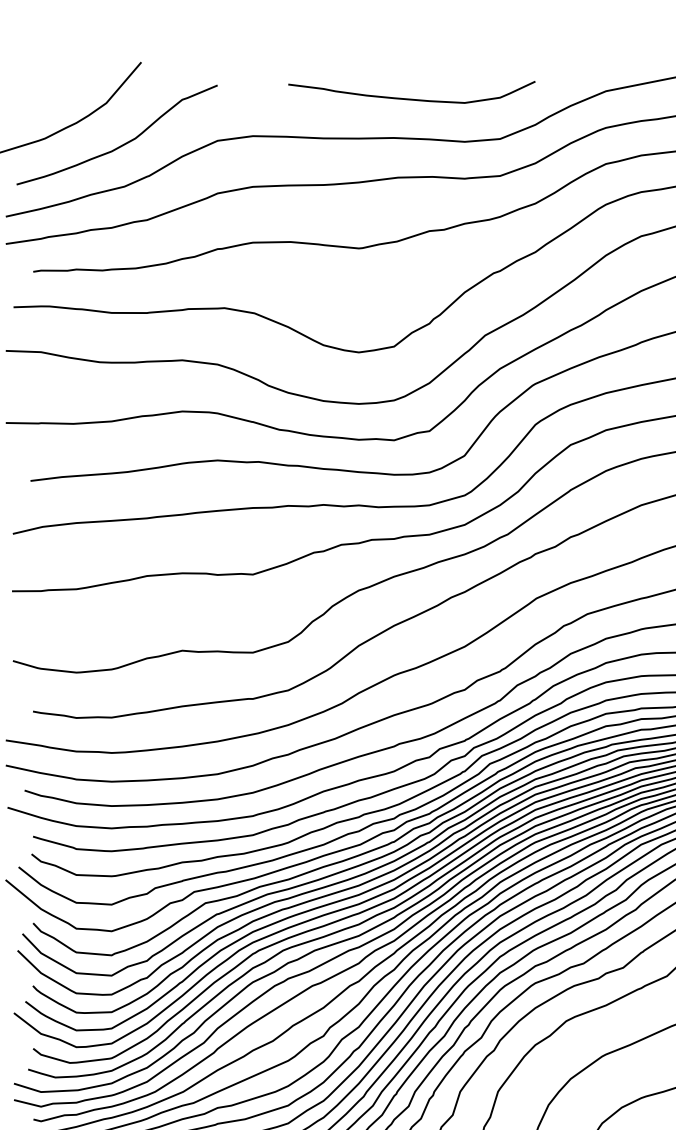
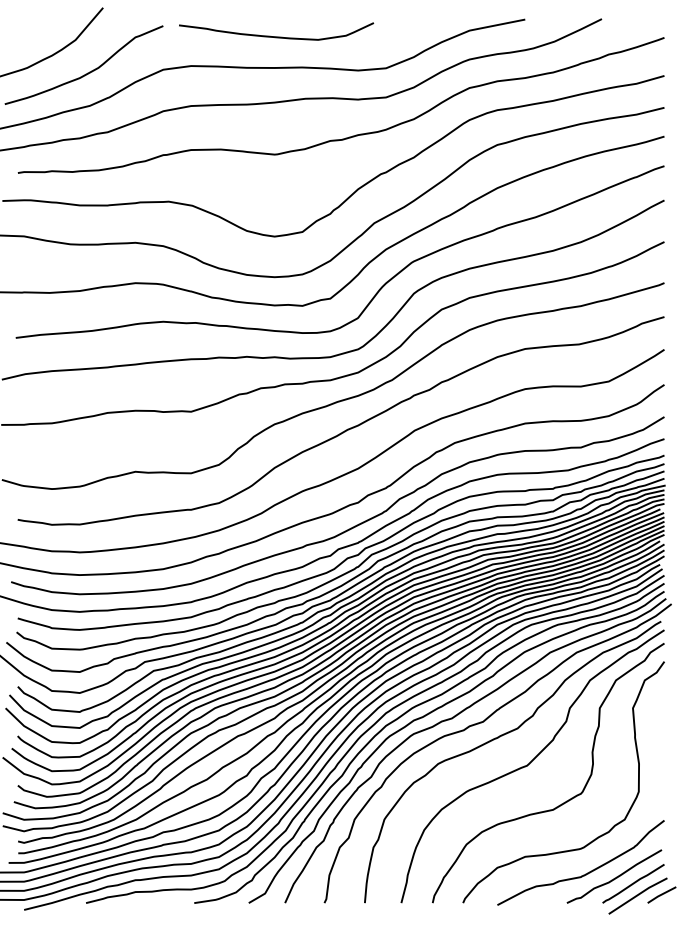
curve: (411, 98) -> (276, 36), moved

